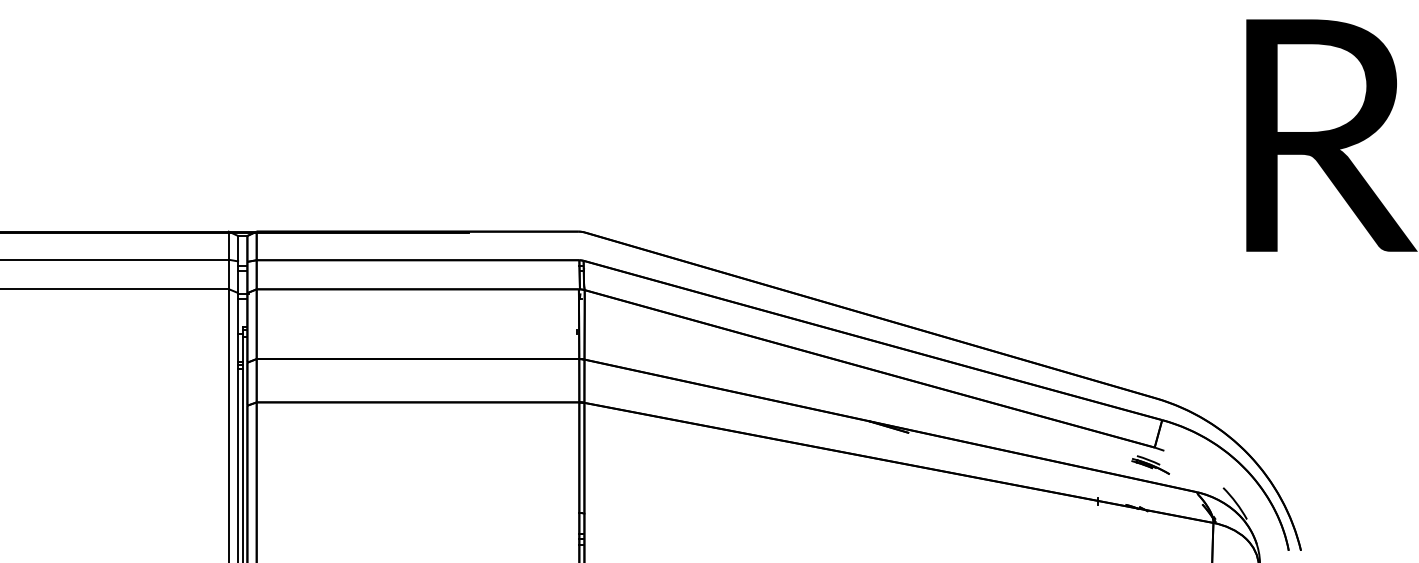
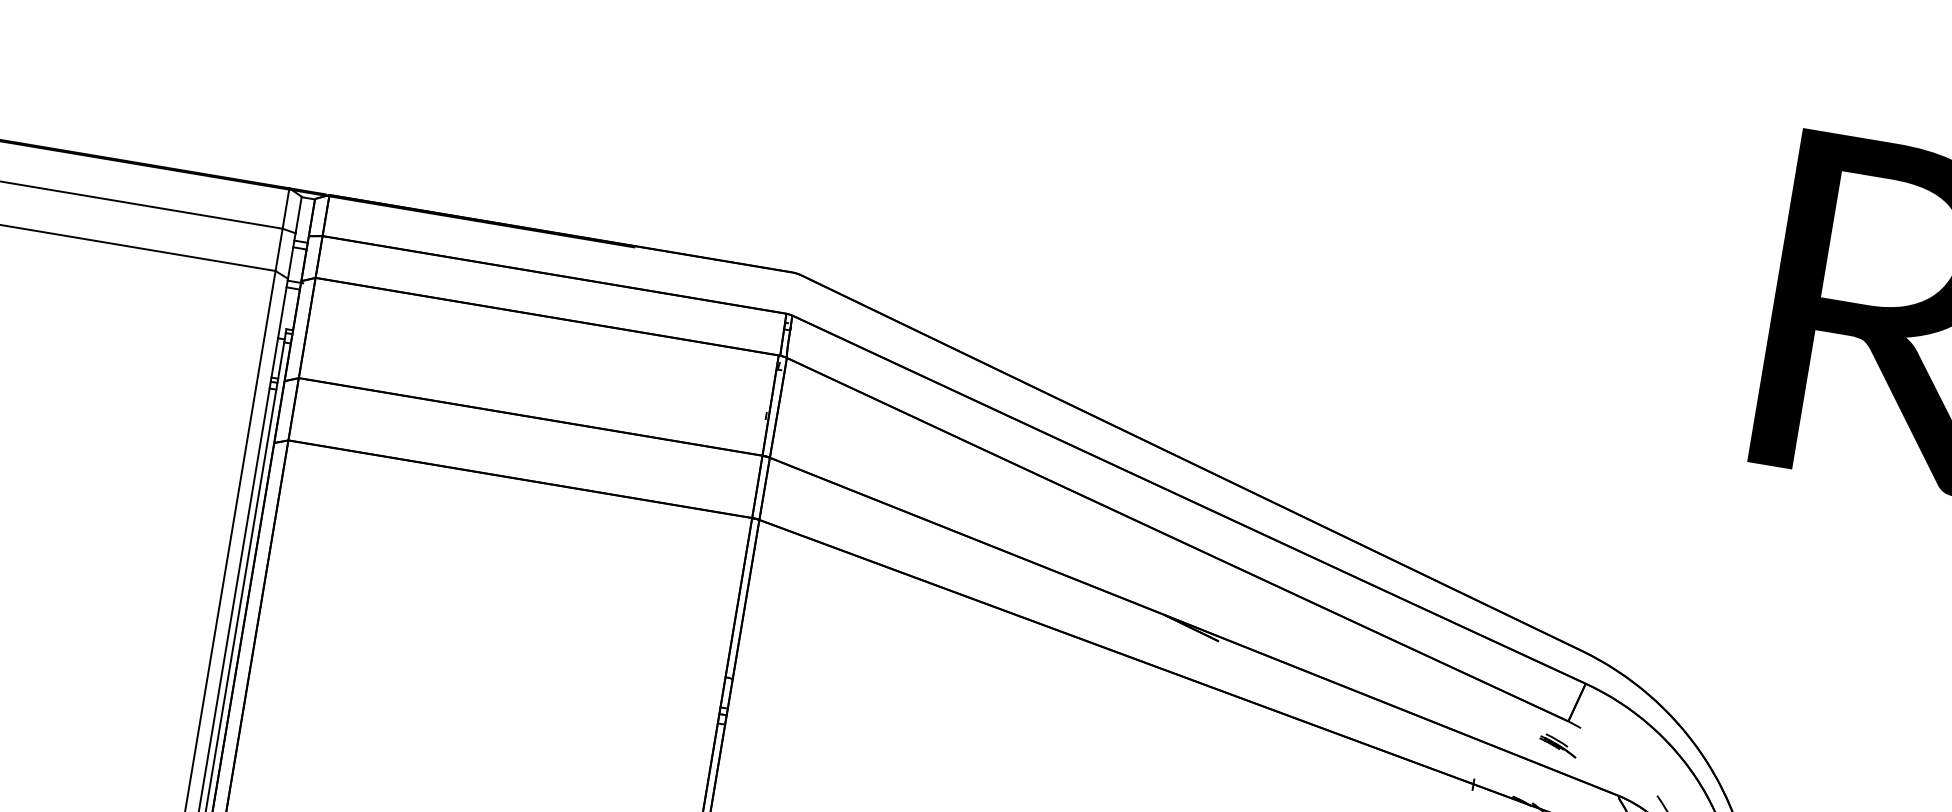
part: (1150, 464) -> (1558, 744), size x0.7

